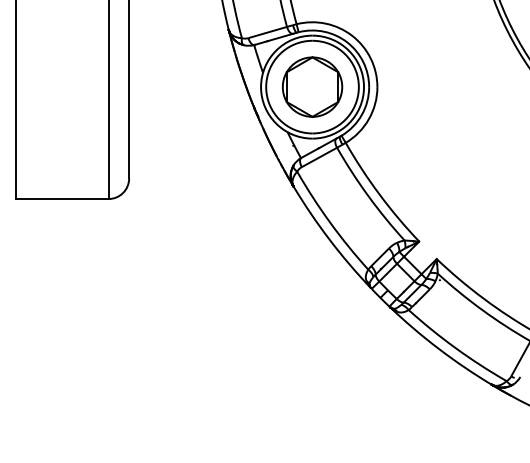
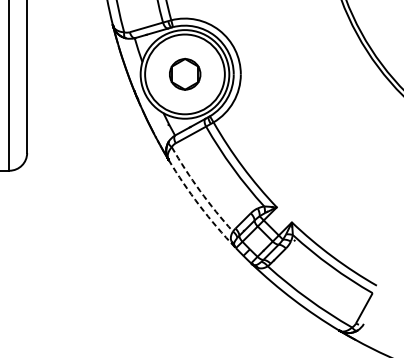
part: (312, 86) -> (184, 73), size x0.6
arc: (330, 222) -> (200, 190), solid -> dashed
arc: (329, 239) -> (199, 205), solid -> dashed

